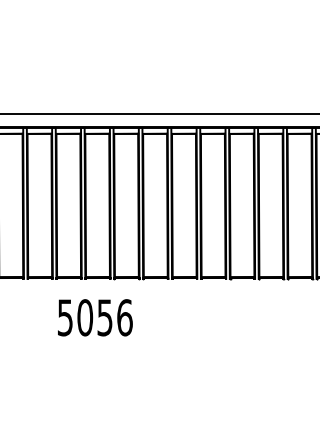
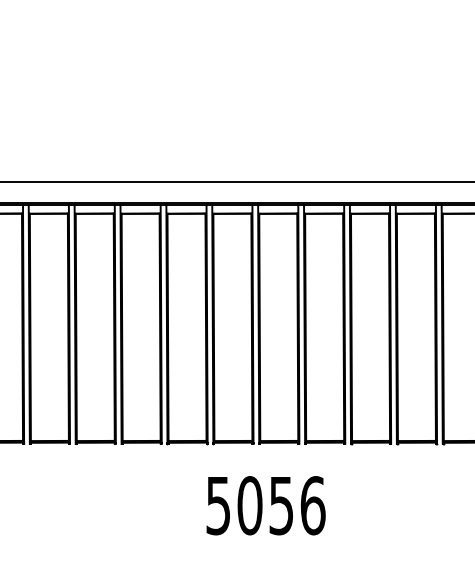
text: (95, 317) -> (266, 505), moved

